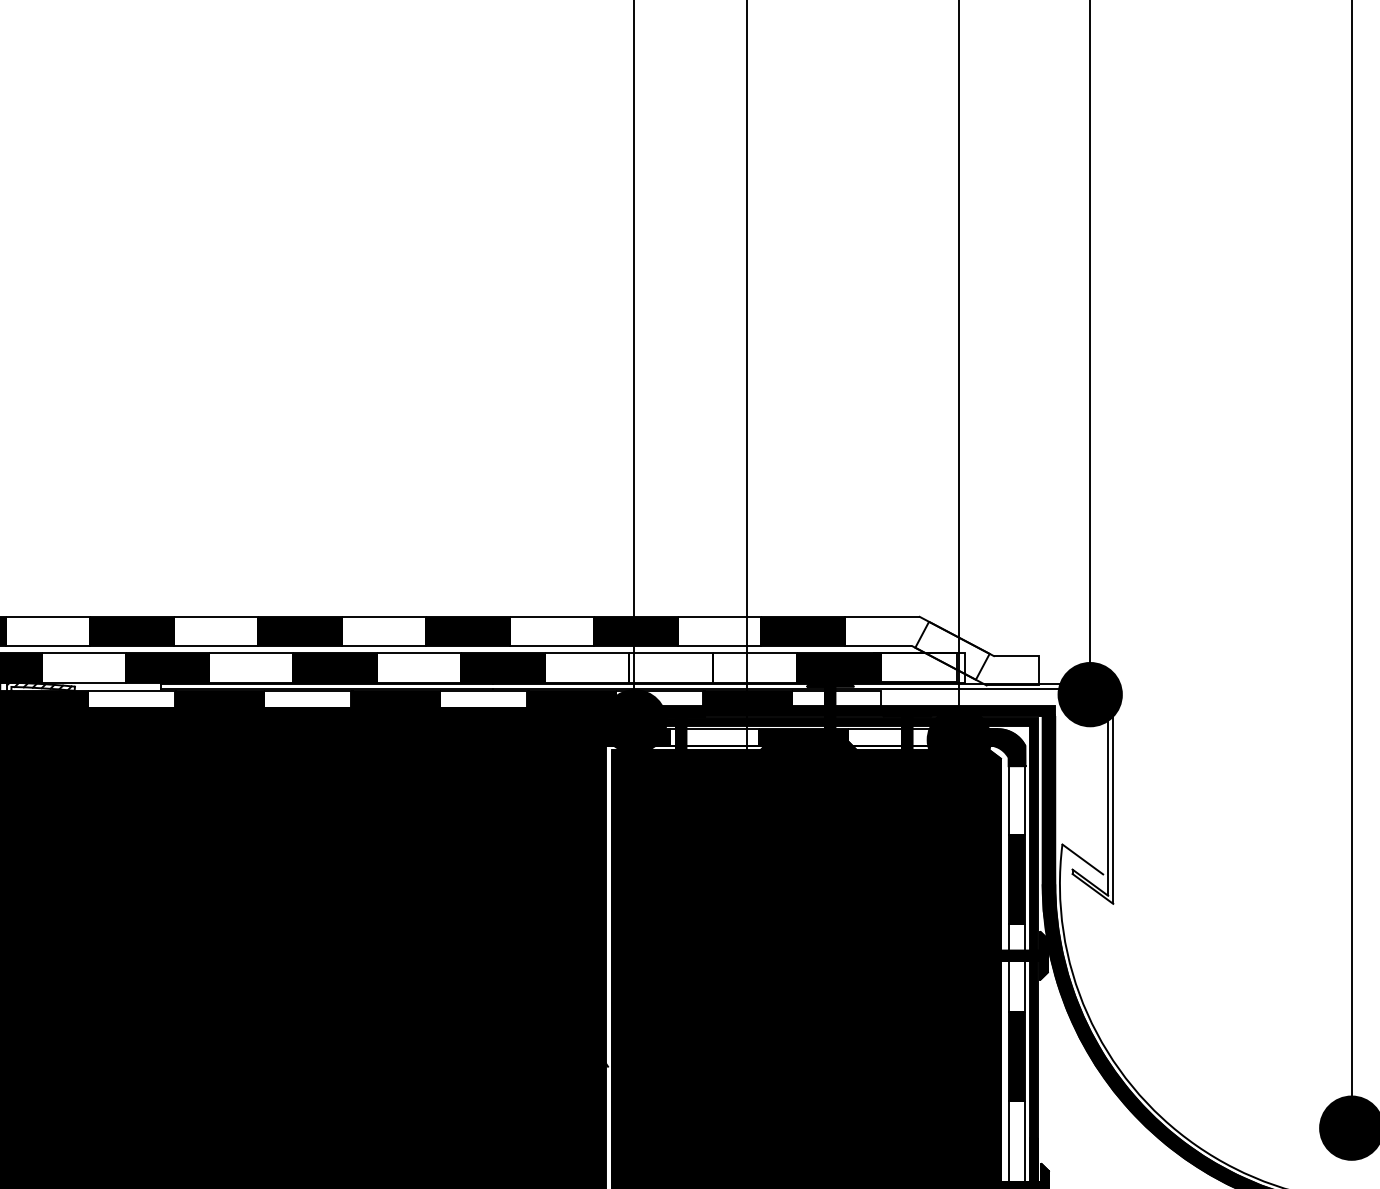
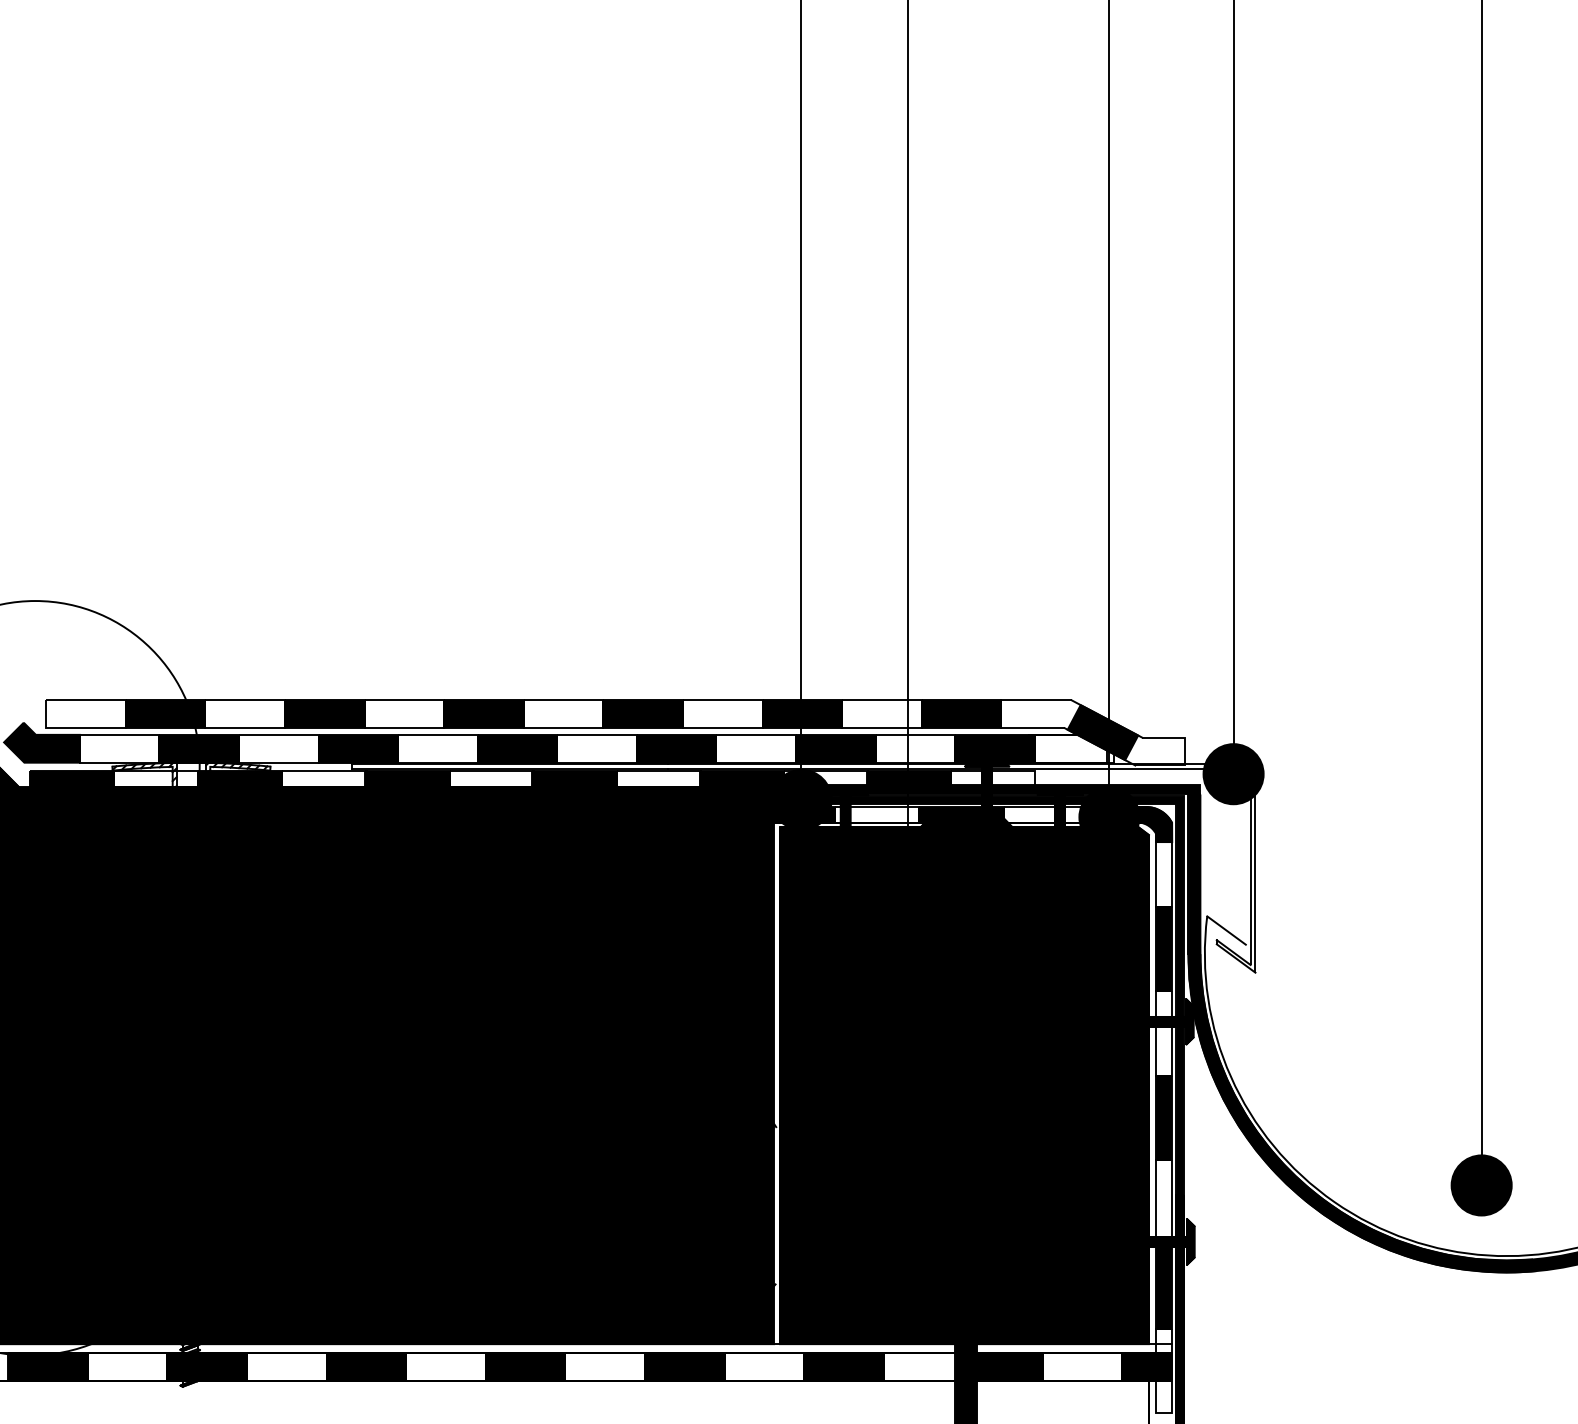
fill: (952, 650) -> (1102, 732), added
fill: (670, 667) -> (835, 748), added

